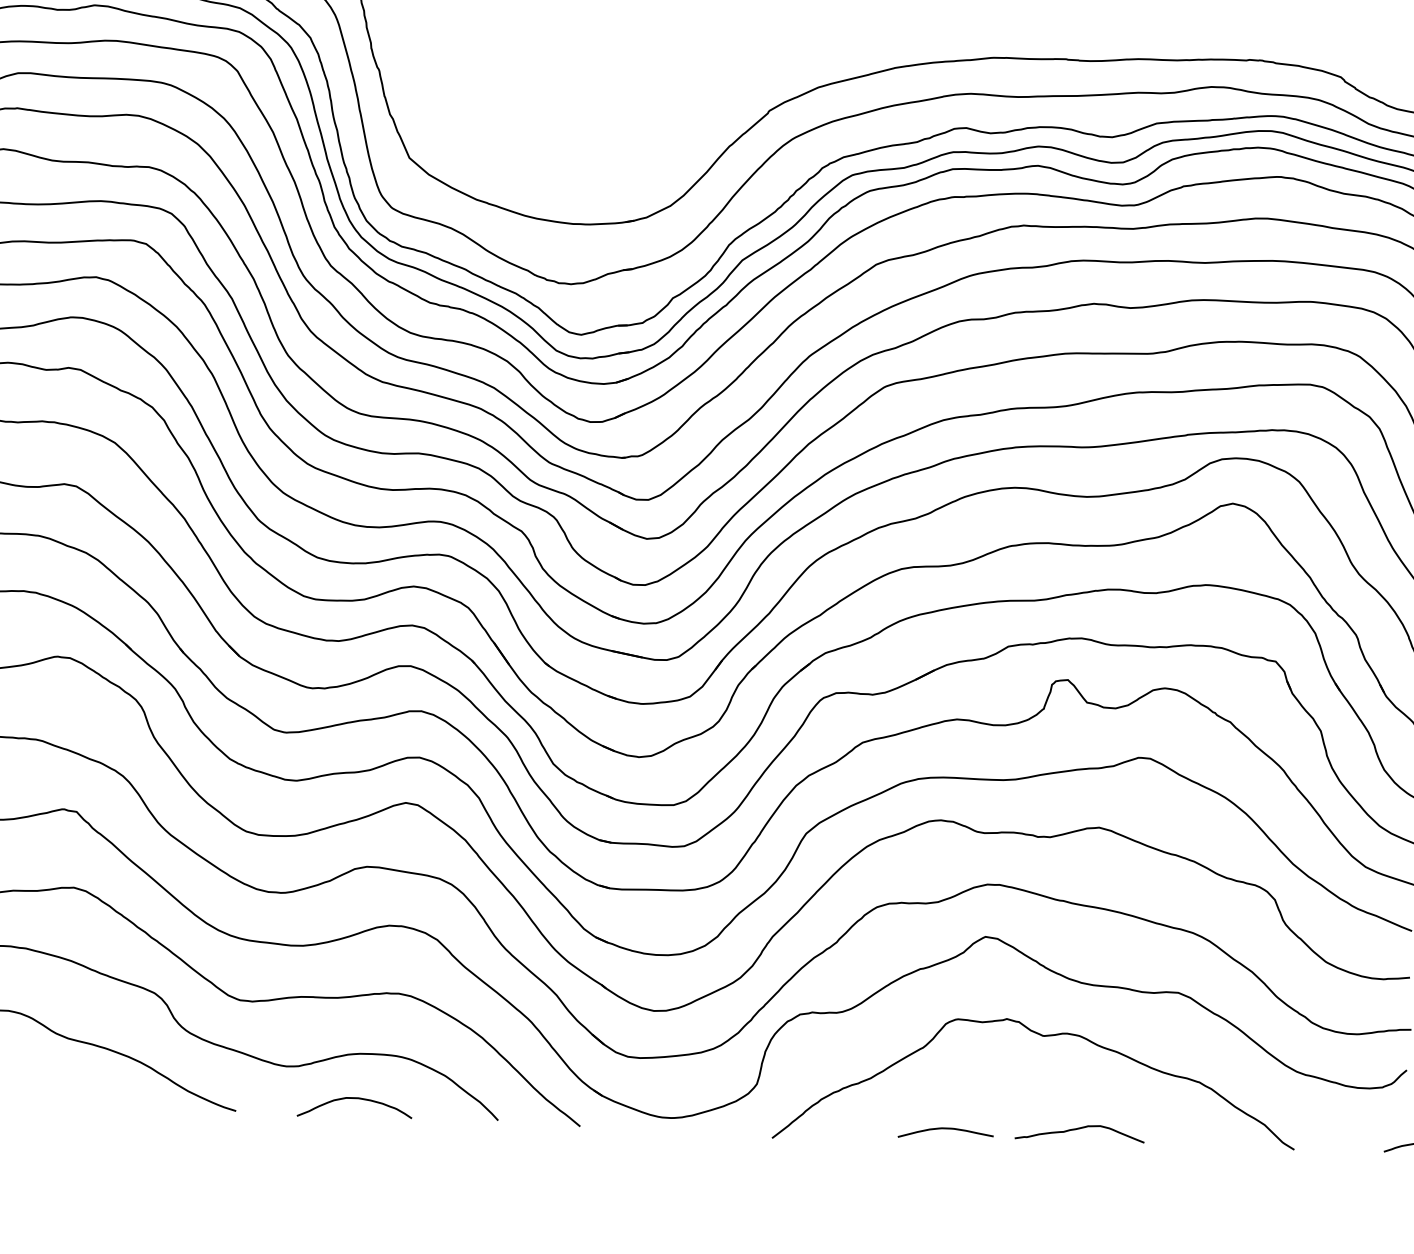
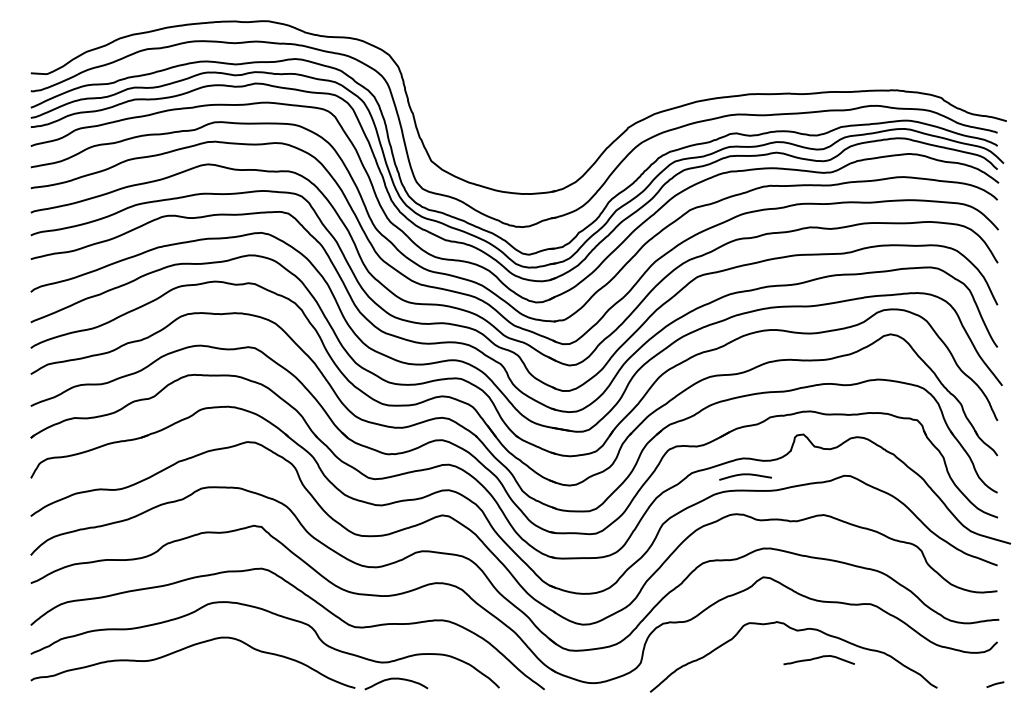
curve: (355, 1099) -> (396, 679), moved
curve: (1078, 1129) -> (818, 658), moved
curve: (945, 1130) -> (745, 475), moved

